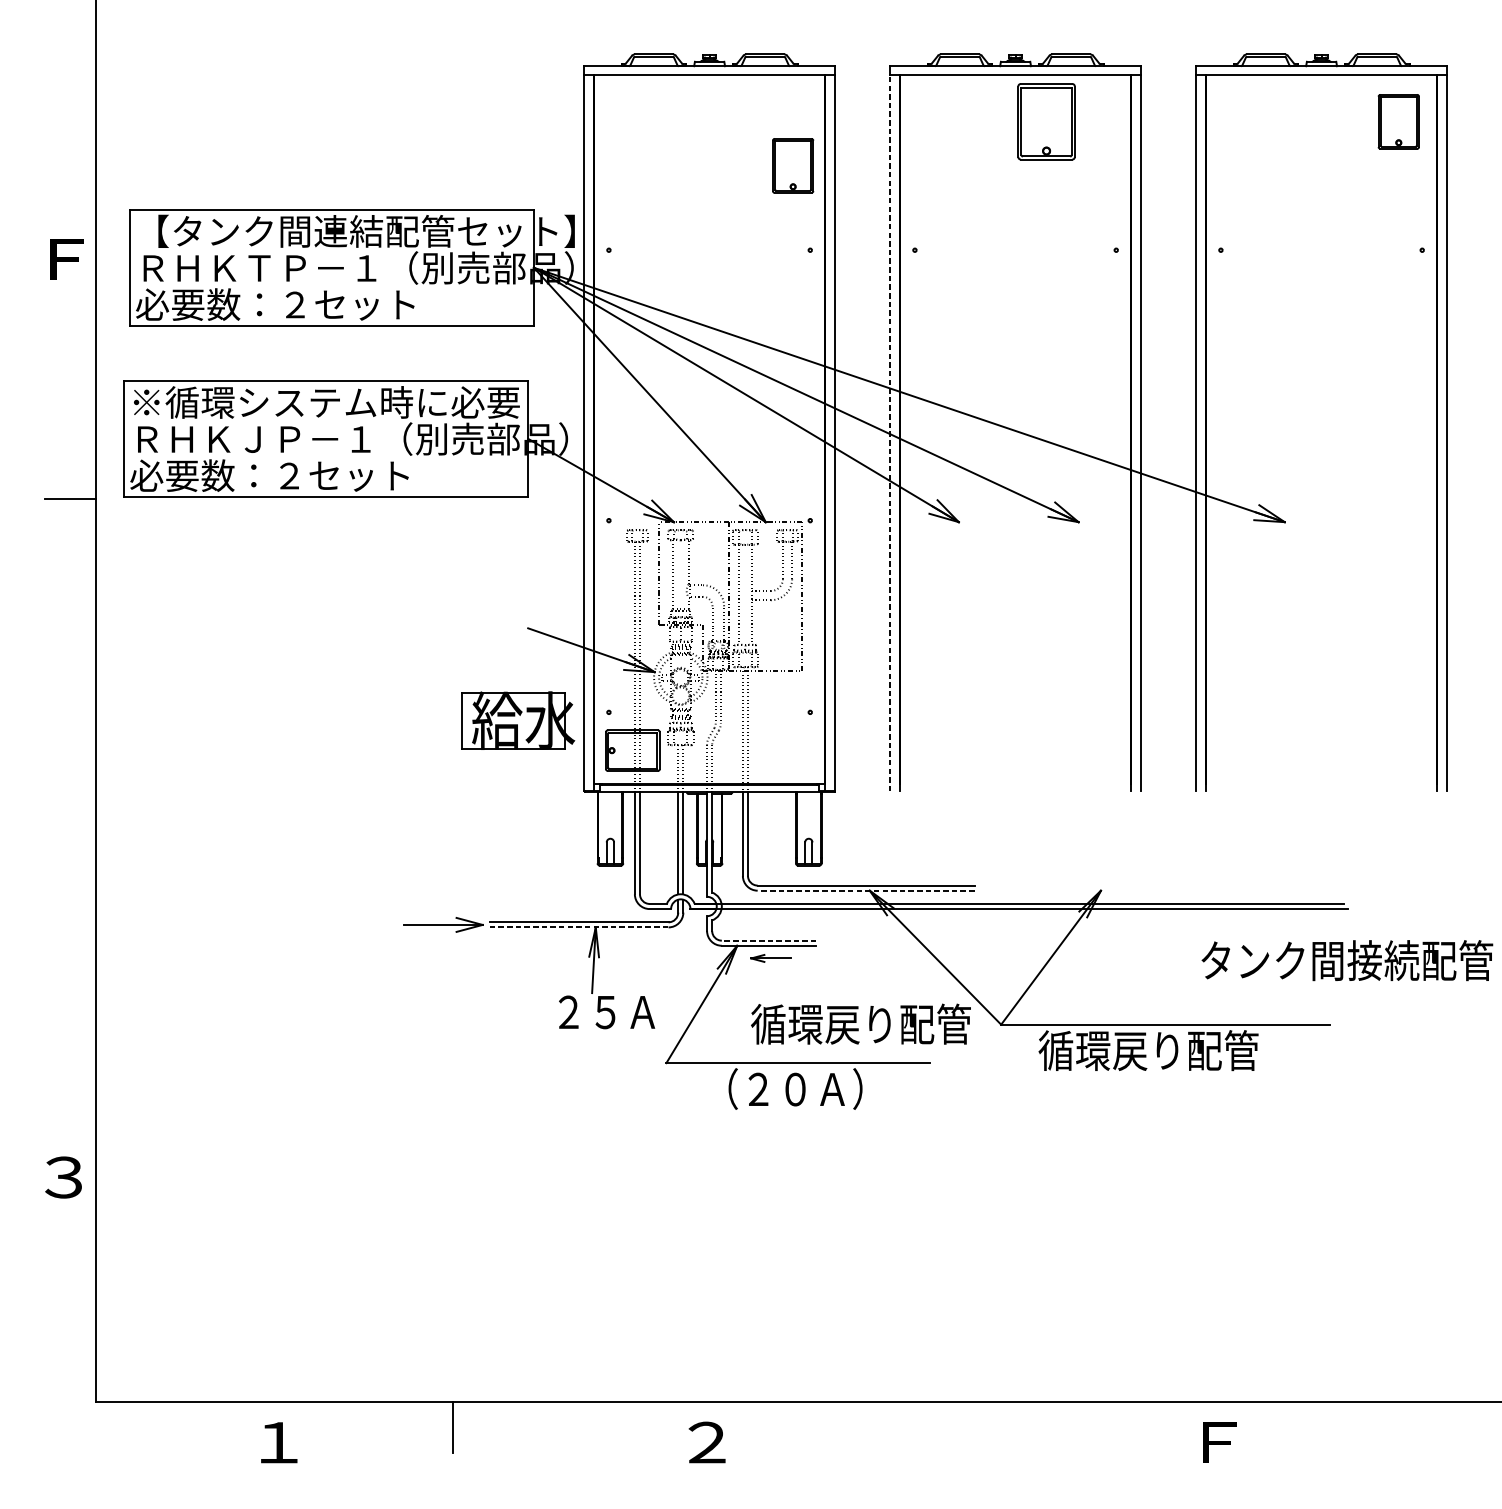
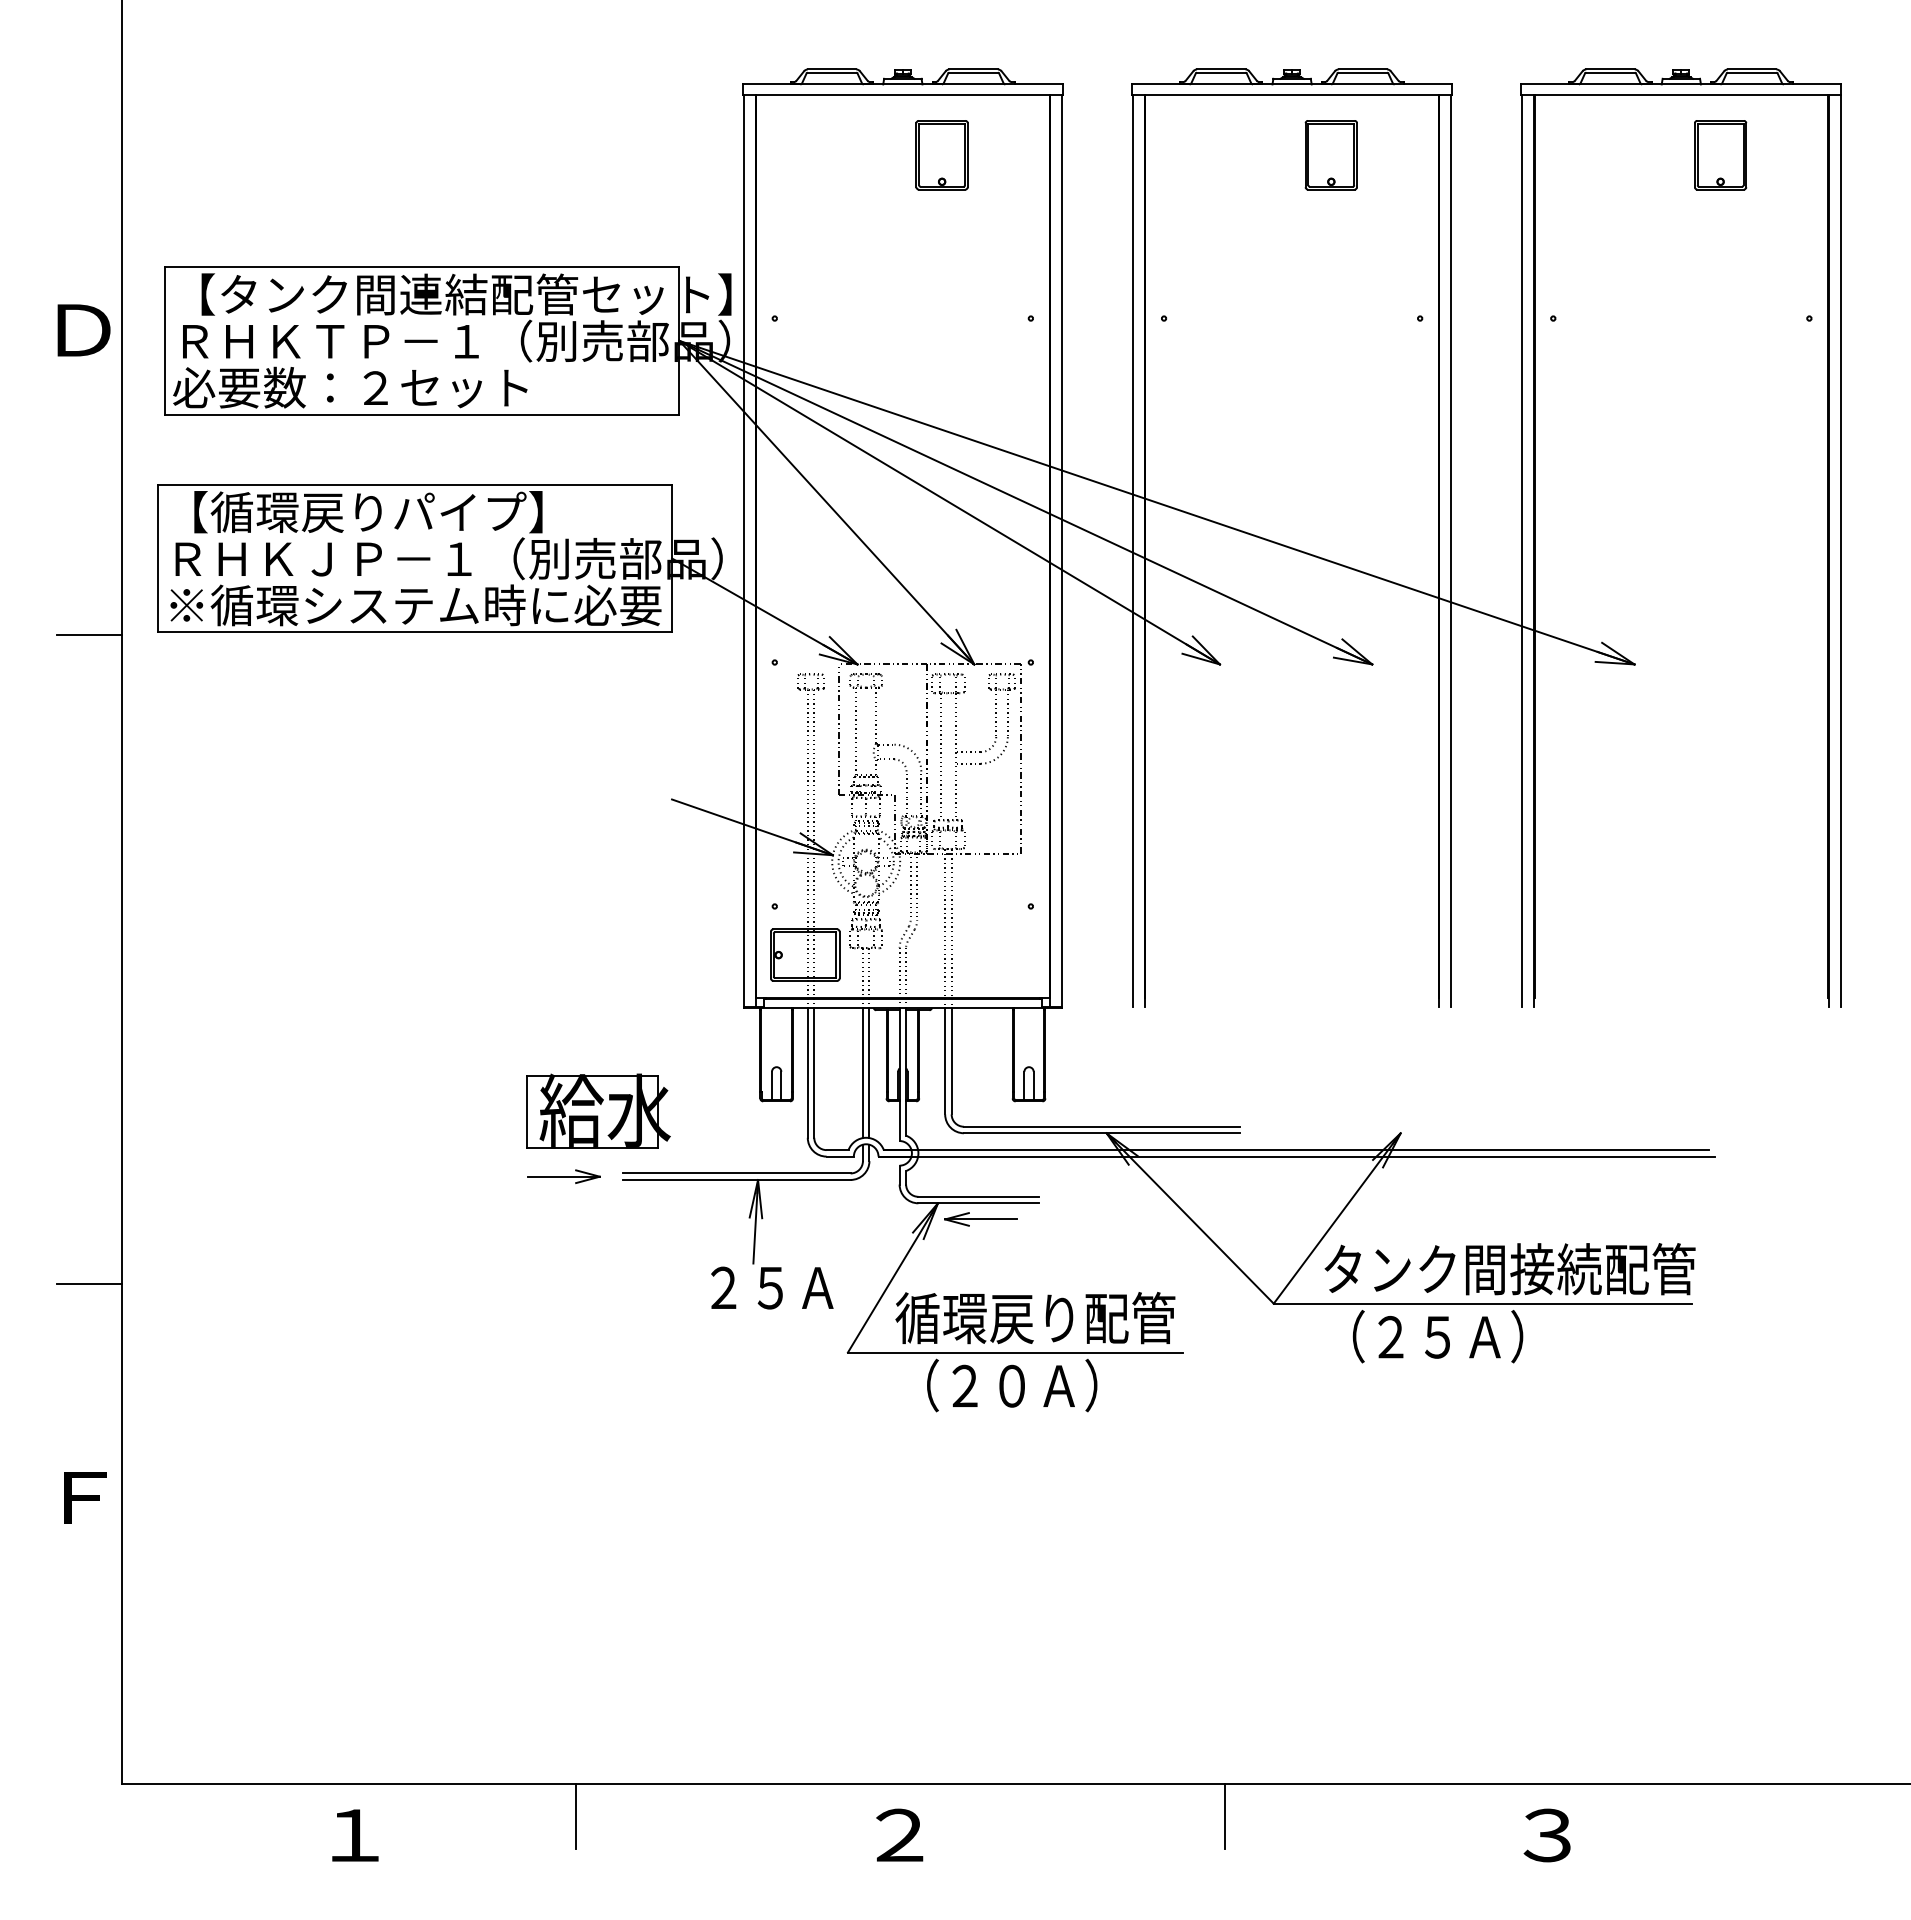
part: (1045, 122) -> (1330, 155), size x0.71
part: (1398, 122) -> (1720, 155), moved
part: (792, 166) -> (941, 155), moved
text: (65, 259) -> (83, 330), Ｆ -> Ｄ
text: (326, 402) -> (415, 512), ※循環システム時に必要 -> 【循環戻りパイプ】
line: (890, 433) -> (1132, 551), dashed -> solid
text: (324, 475) -> (413, 605), 必要数：２セット -> ※循環システム時に必要
part: (518, 720) -> (598, 1110), moved
line: (865, 890) -> (1101, 1133), dashed -> solid
part: (442, 924) -> (563, 1176), size x0.71
line: (578, 927) -> (736, 1179), dashed -> solid
line: (769, 940) -> (978, 1196), dashed -> solid
part: (770, 958) -> (980, 1219), size x1.43
text: (1346, 960) -> (1509, 1269), moved
line: (70, 1009) -> (89, 1284), added
text: (861, 1024) -> (1035, 1318), moved
text: (1148, 1050) -> (1461, 1336), 循環戻り配管 -> （２５Ａ）
text: (63, 1177) -> (81, 1497), ３ -> Ｆ
line: (963, 1427) -> (1225, 1815), added
text: (1216, 1442) -> (1547, 1835), Ｆ -> ３

